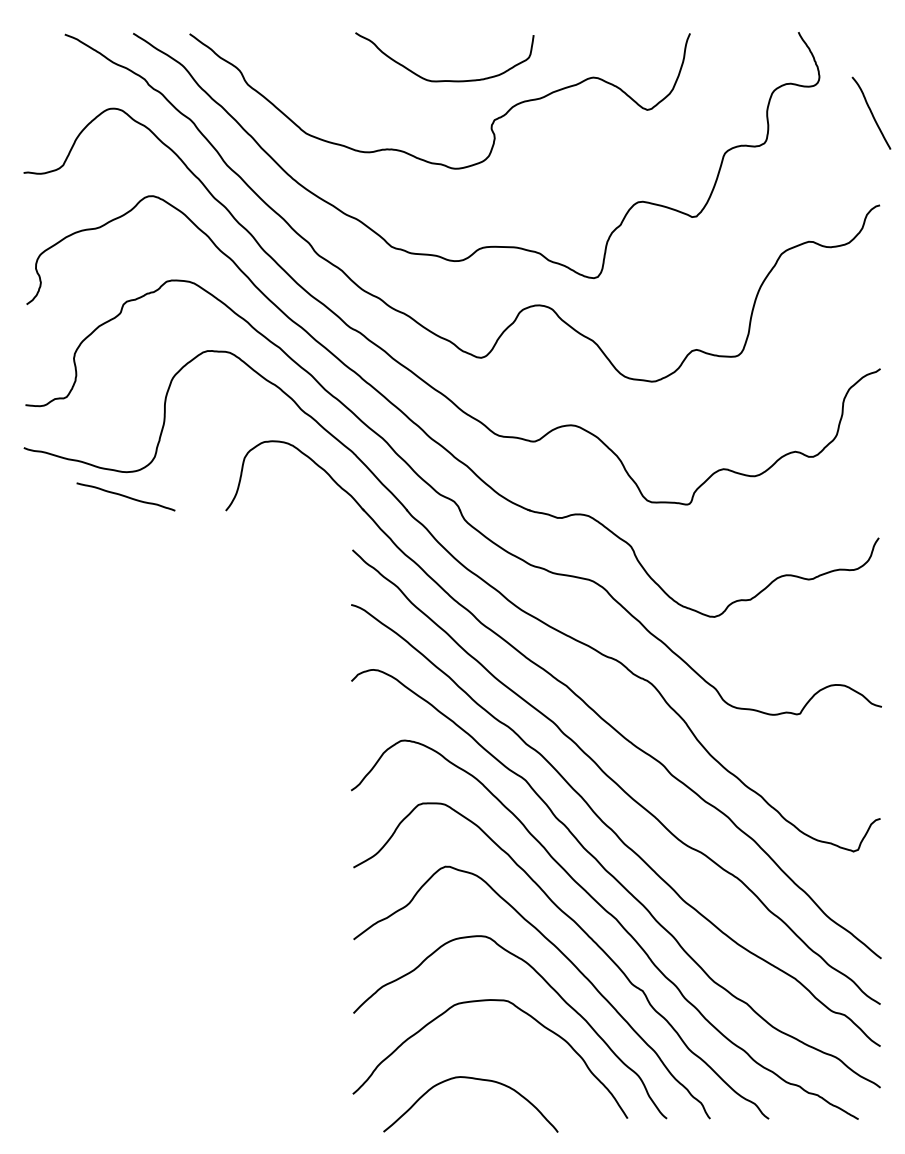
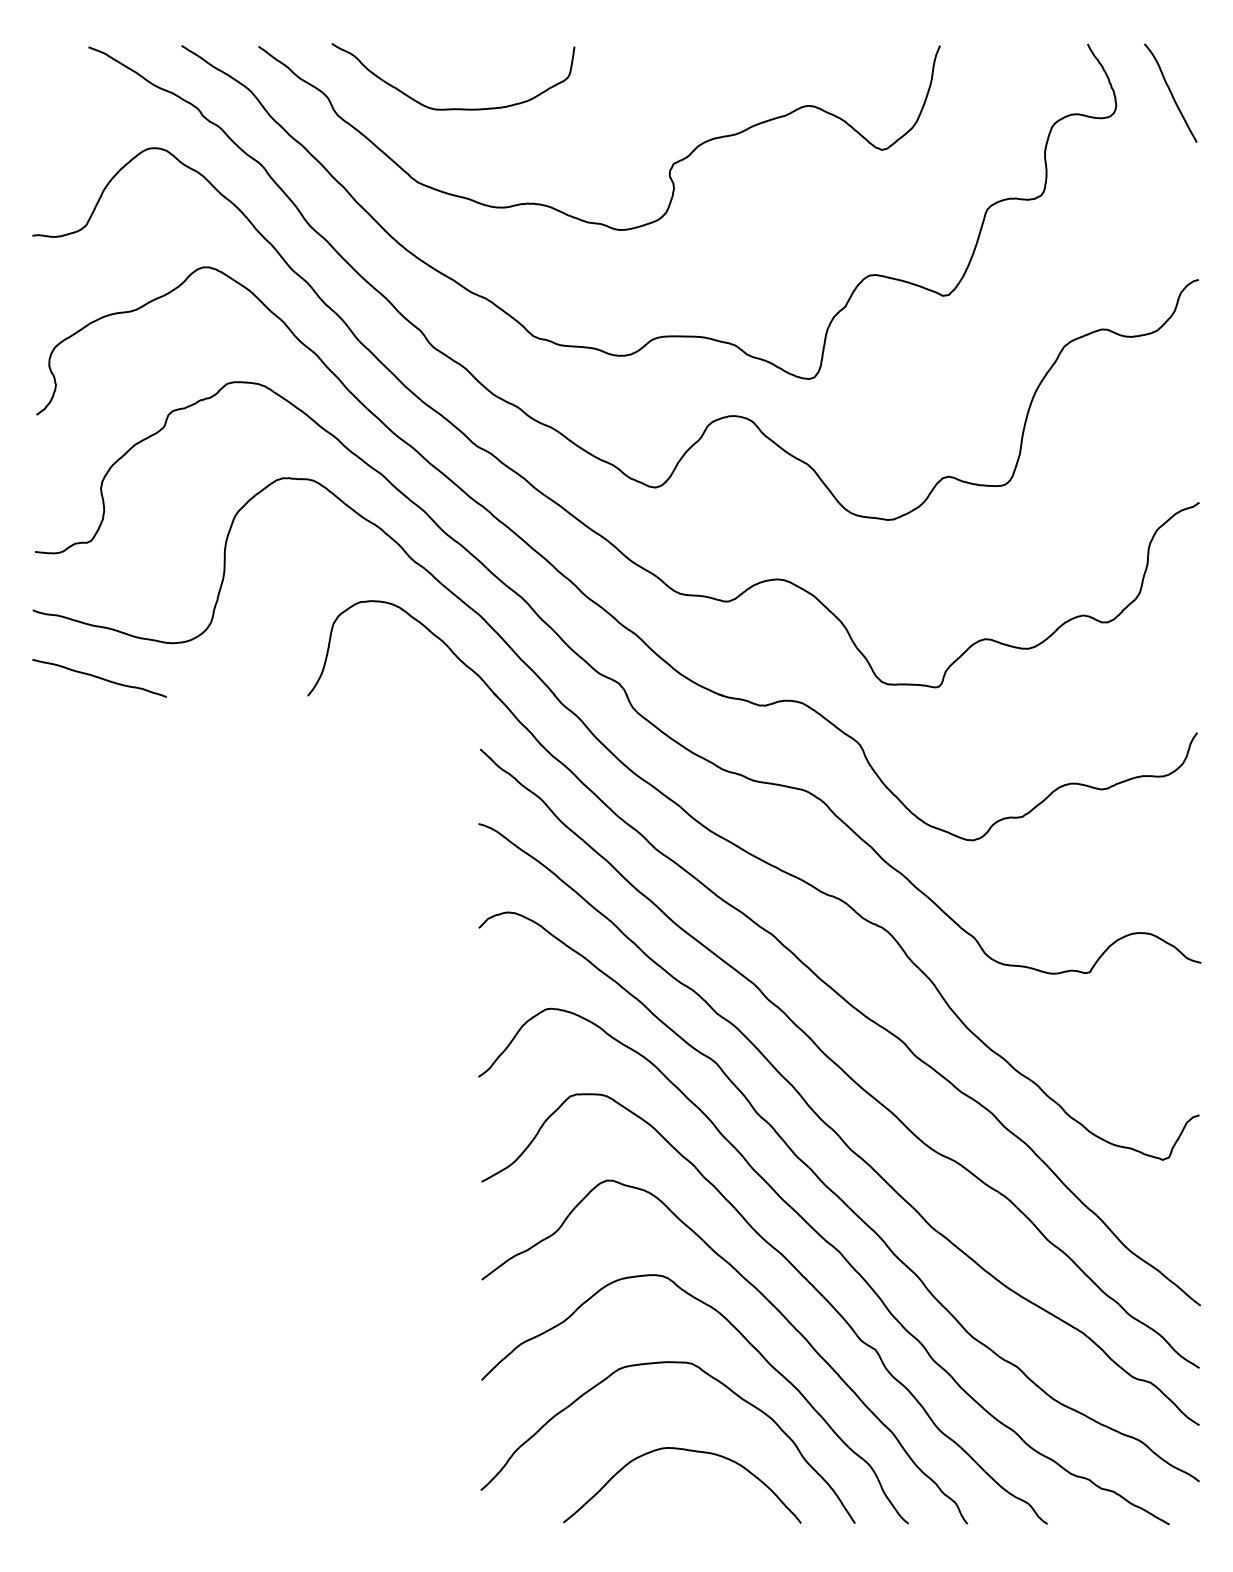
curve: (444, 80) -> (453, 108), moved
curve: (871, 112) -> (1170, 92), moved
curve: (125, 496) -> (98, 677), moved
curve: (472, 1079) -> (684, 1451), moved

